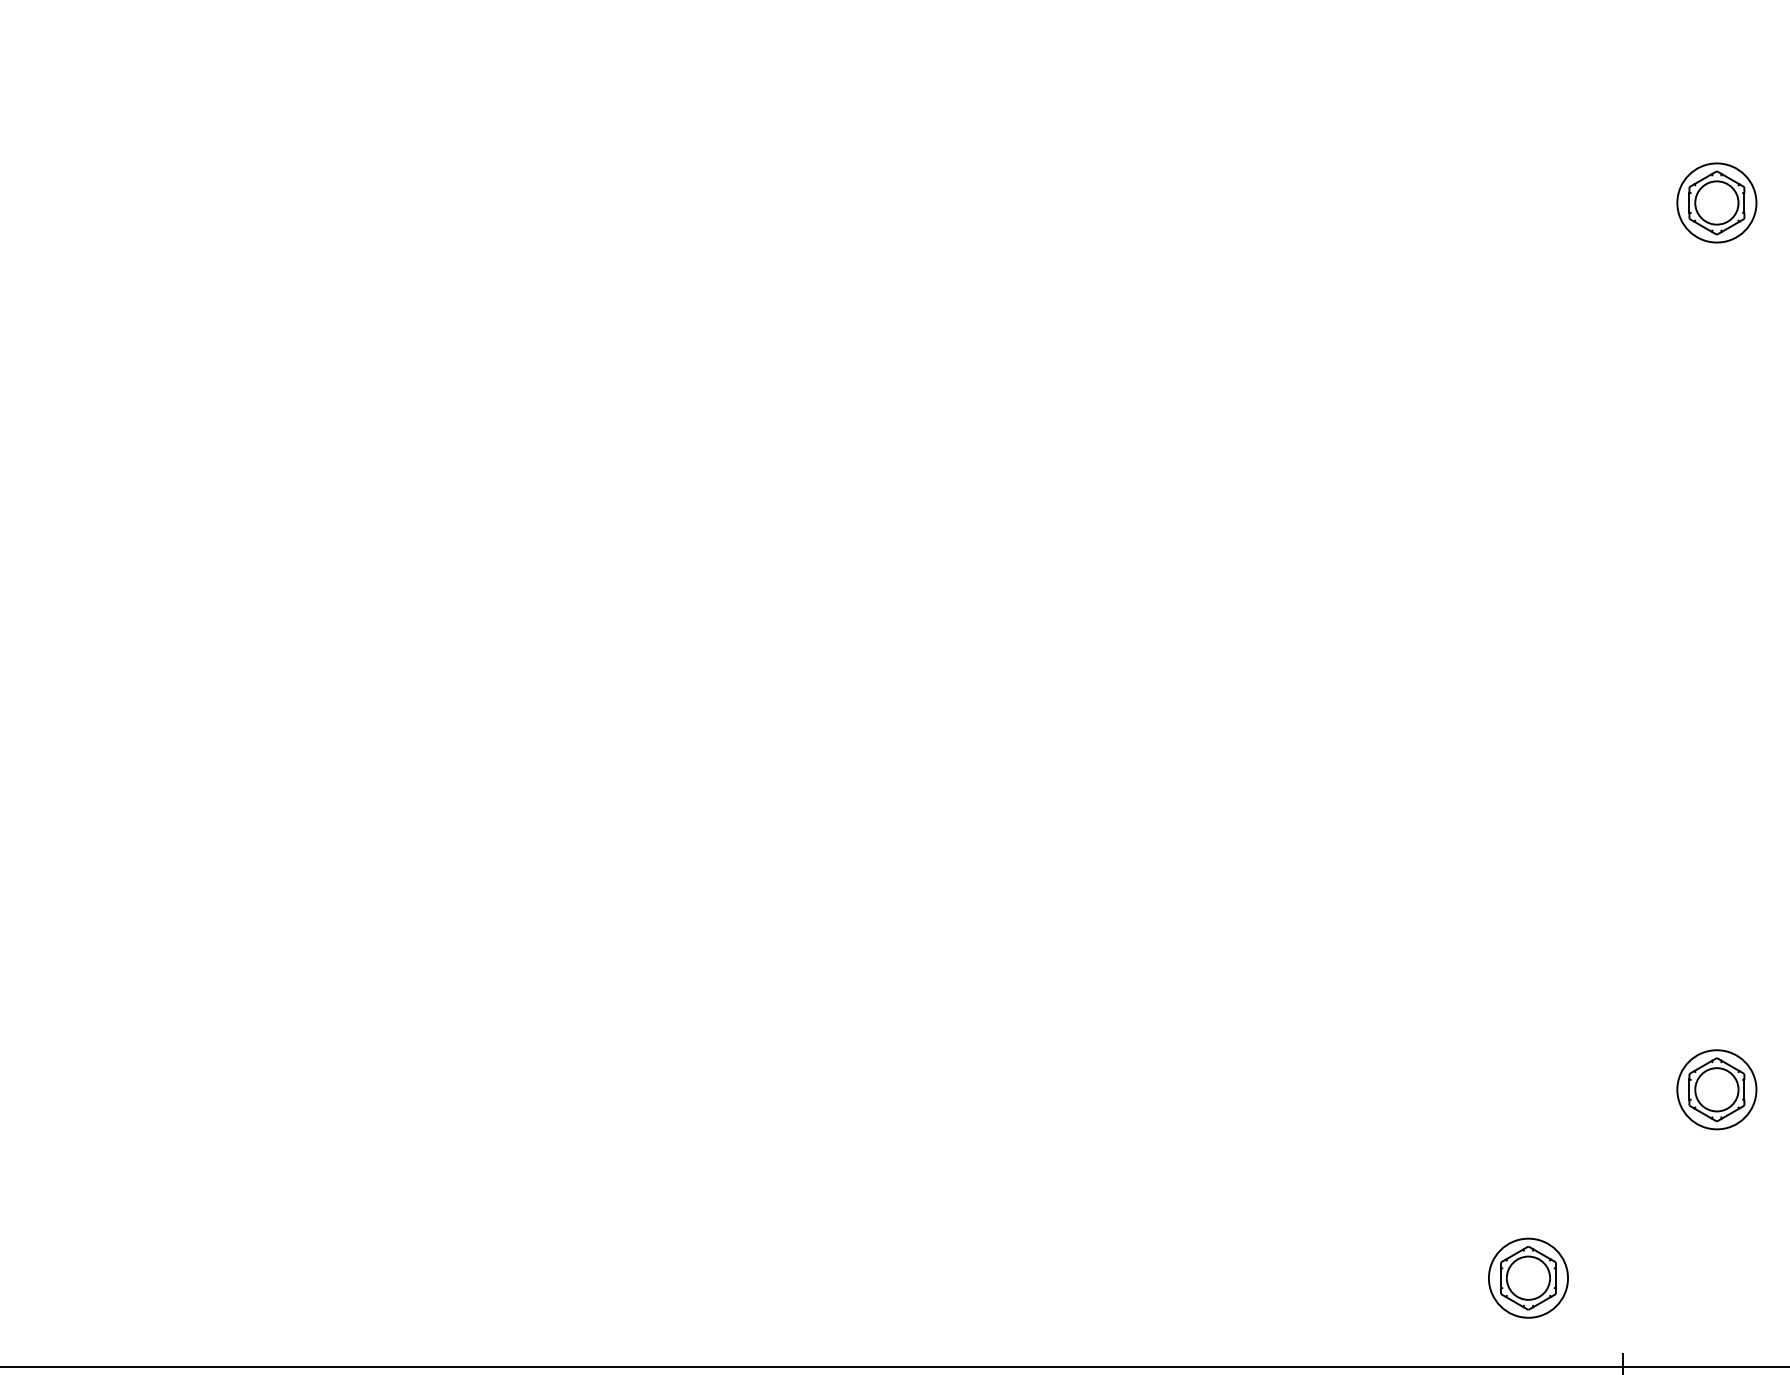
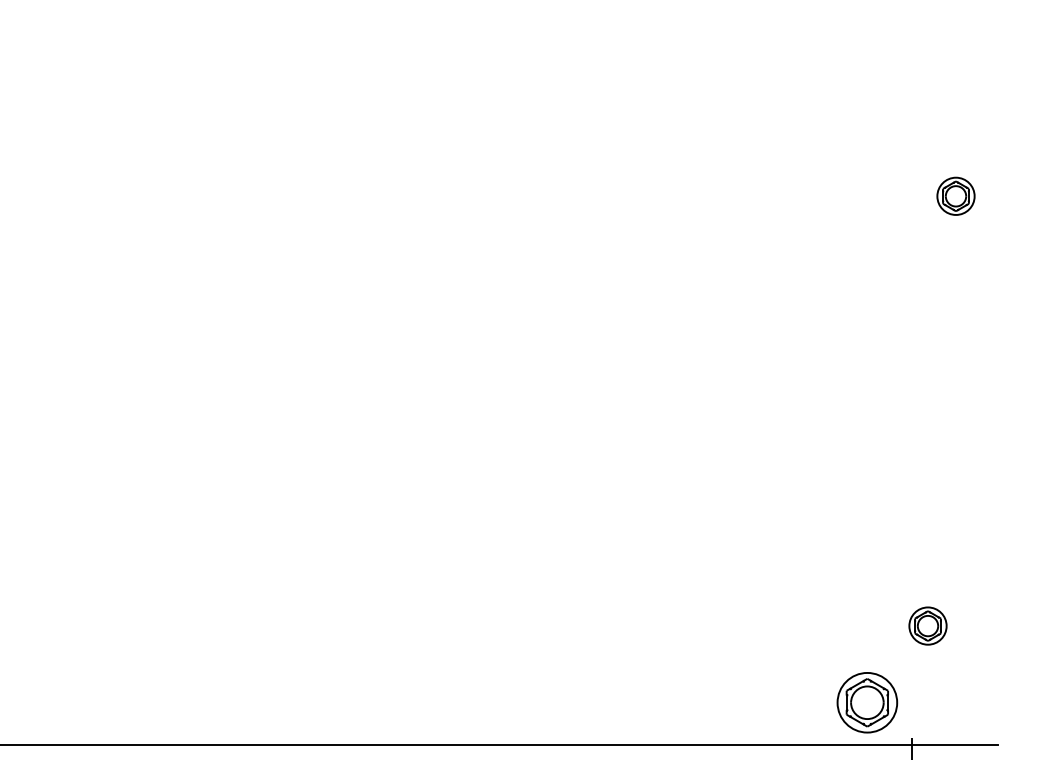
part: (1715, 1088) -> (927, 625), moved
part: (1526, 1277) -> (866, 702), size x1.6

